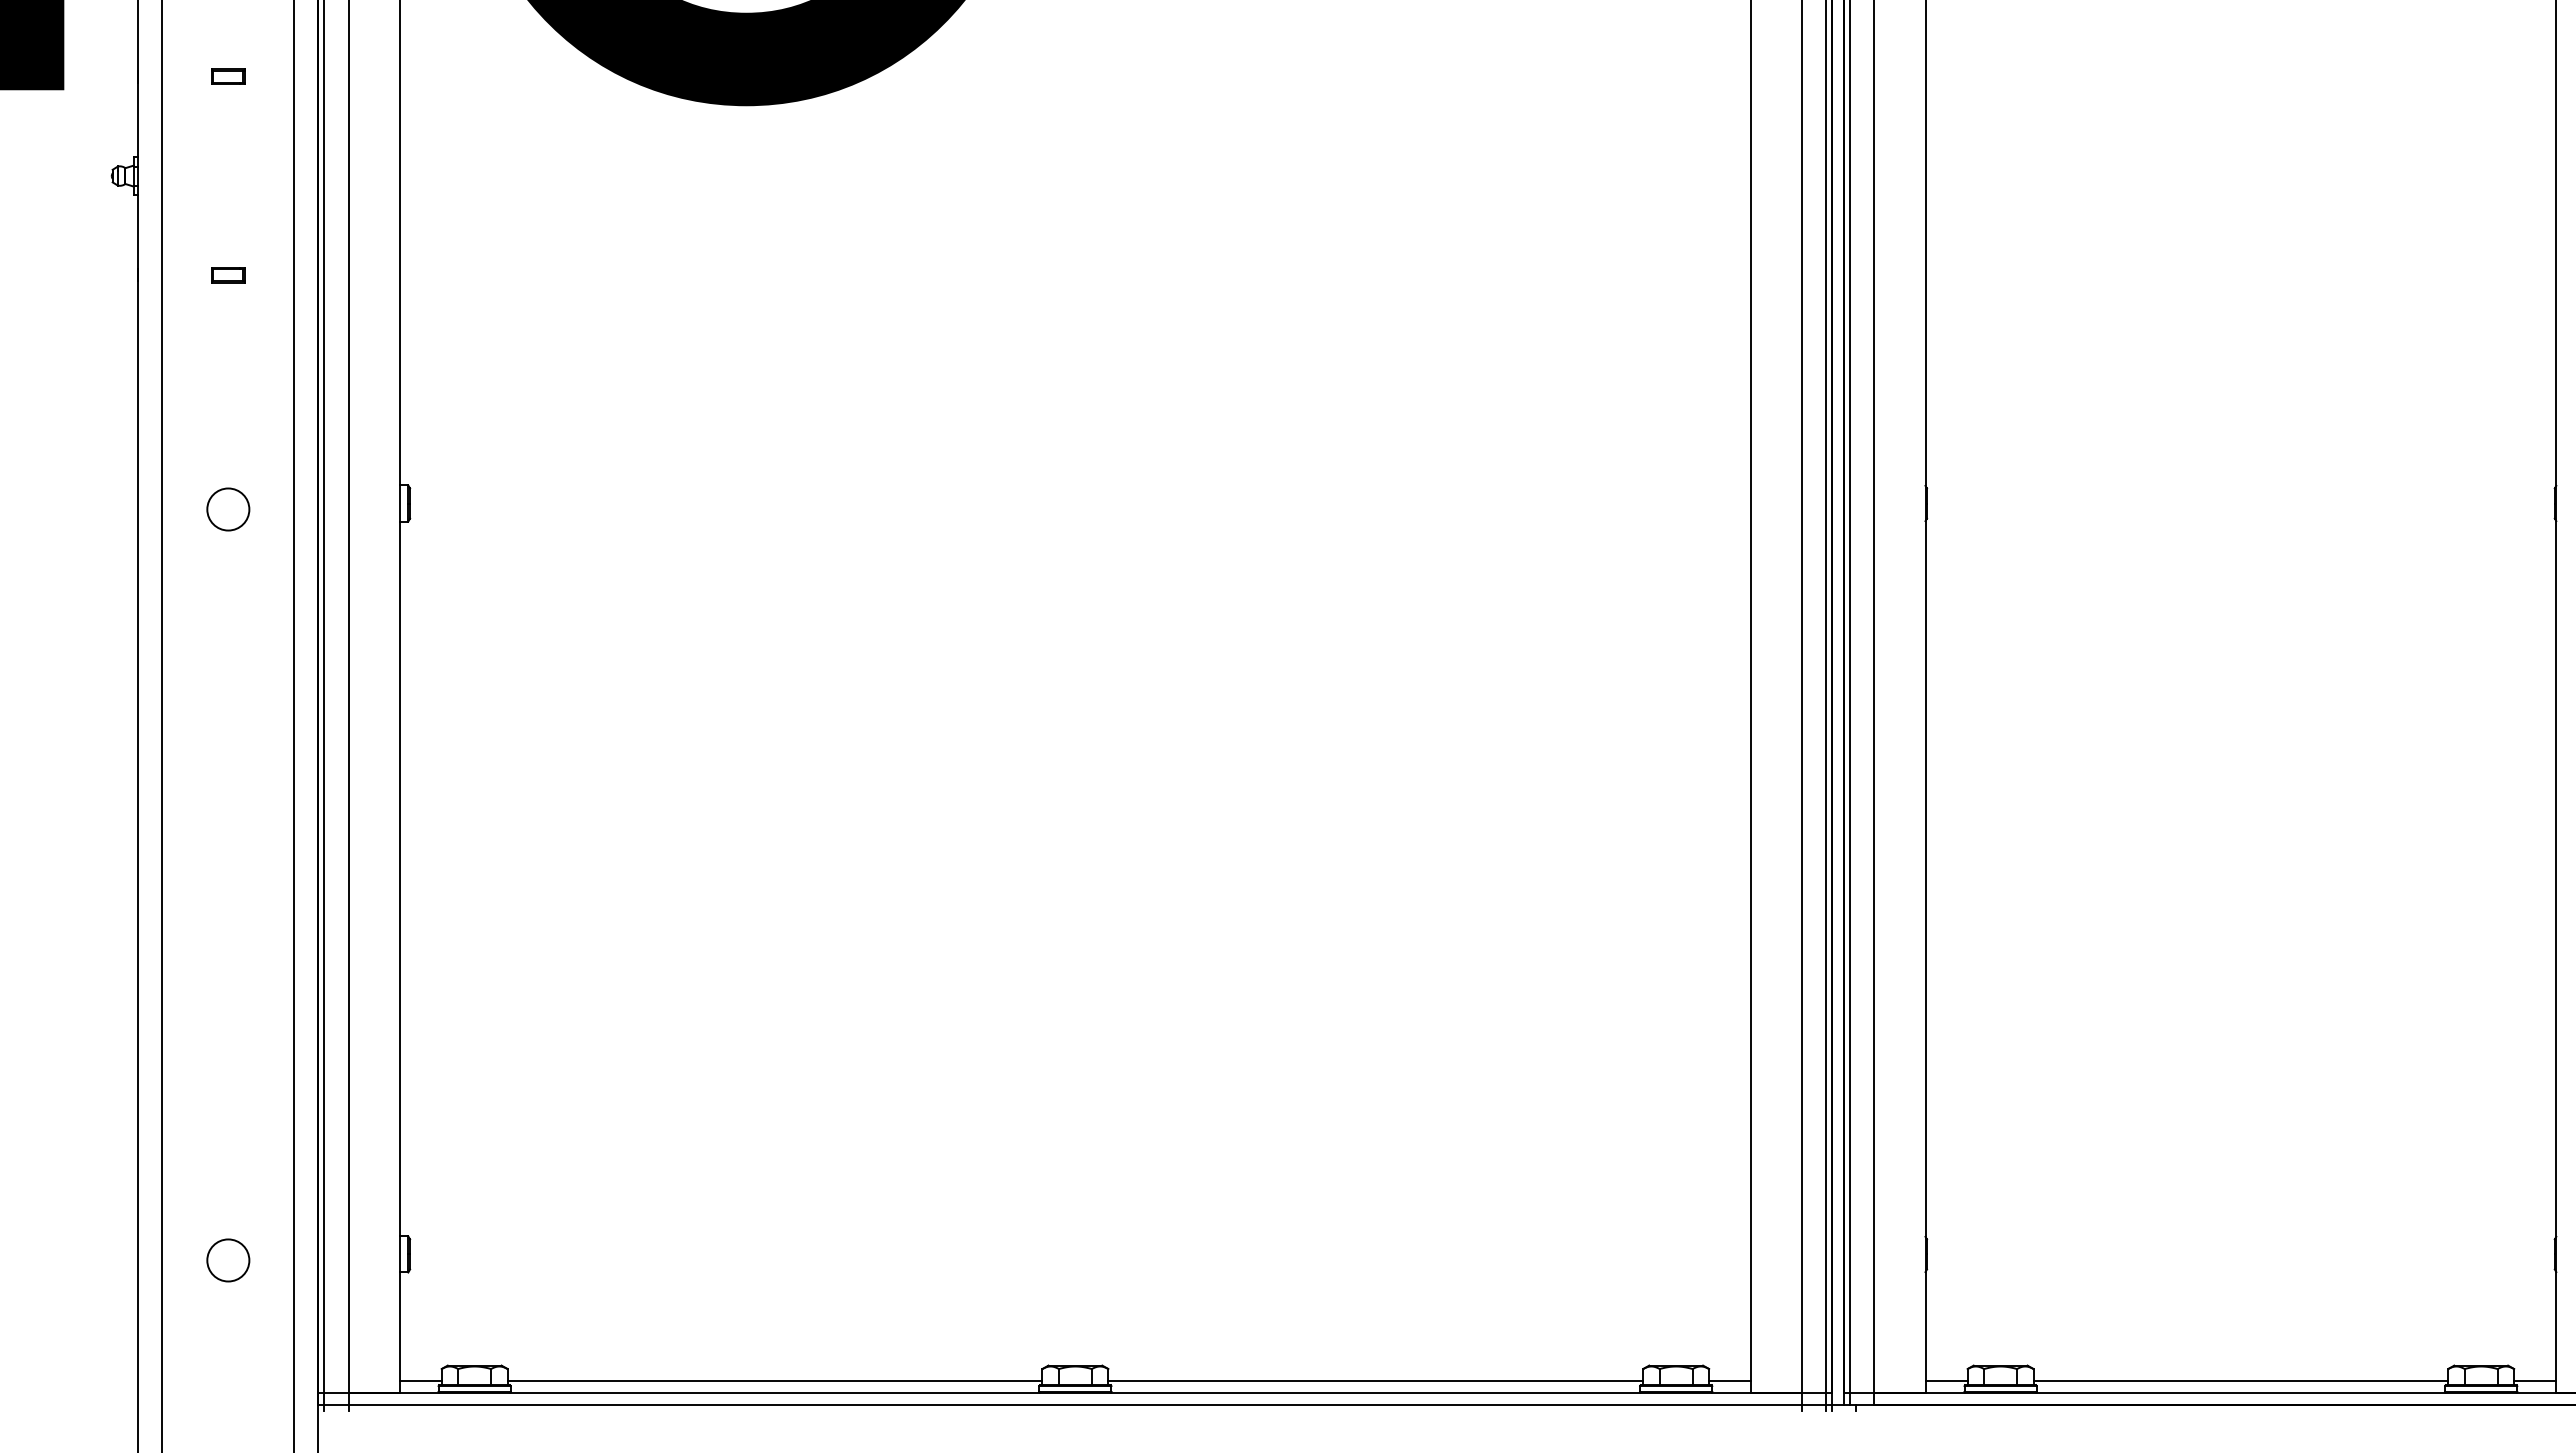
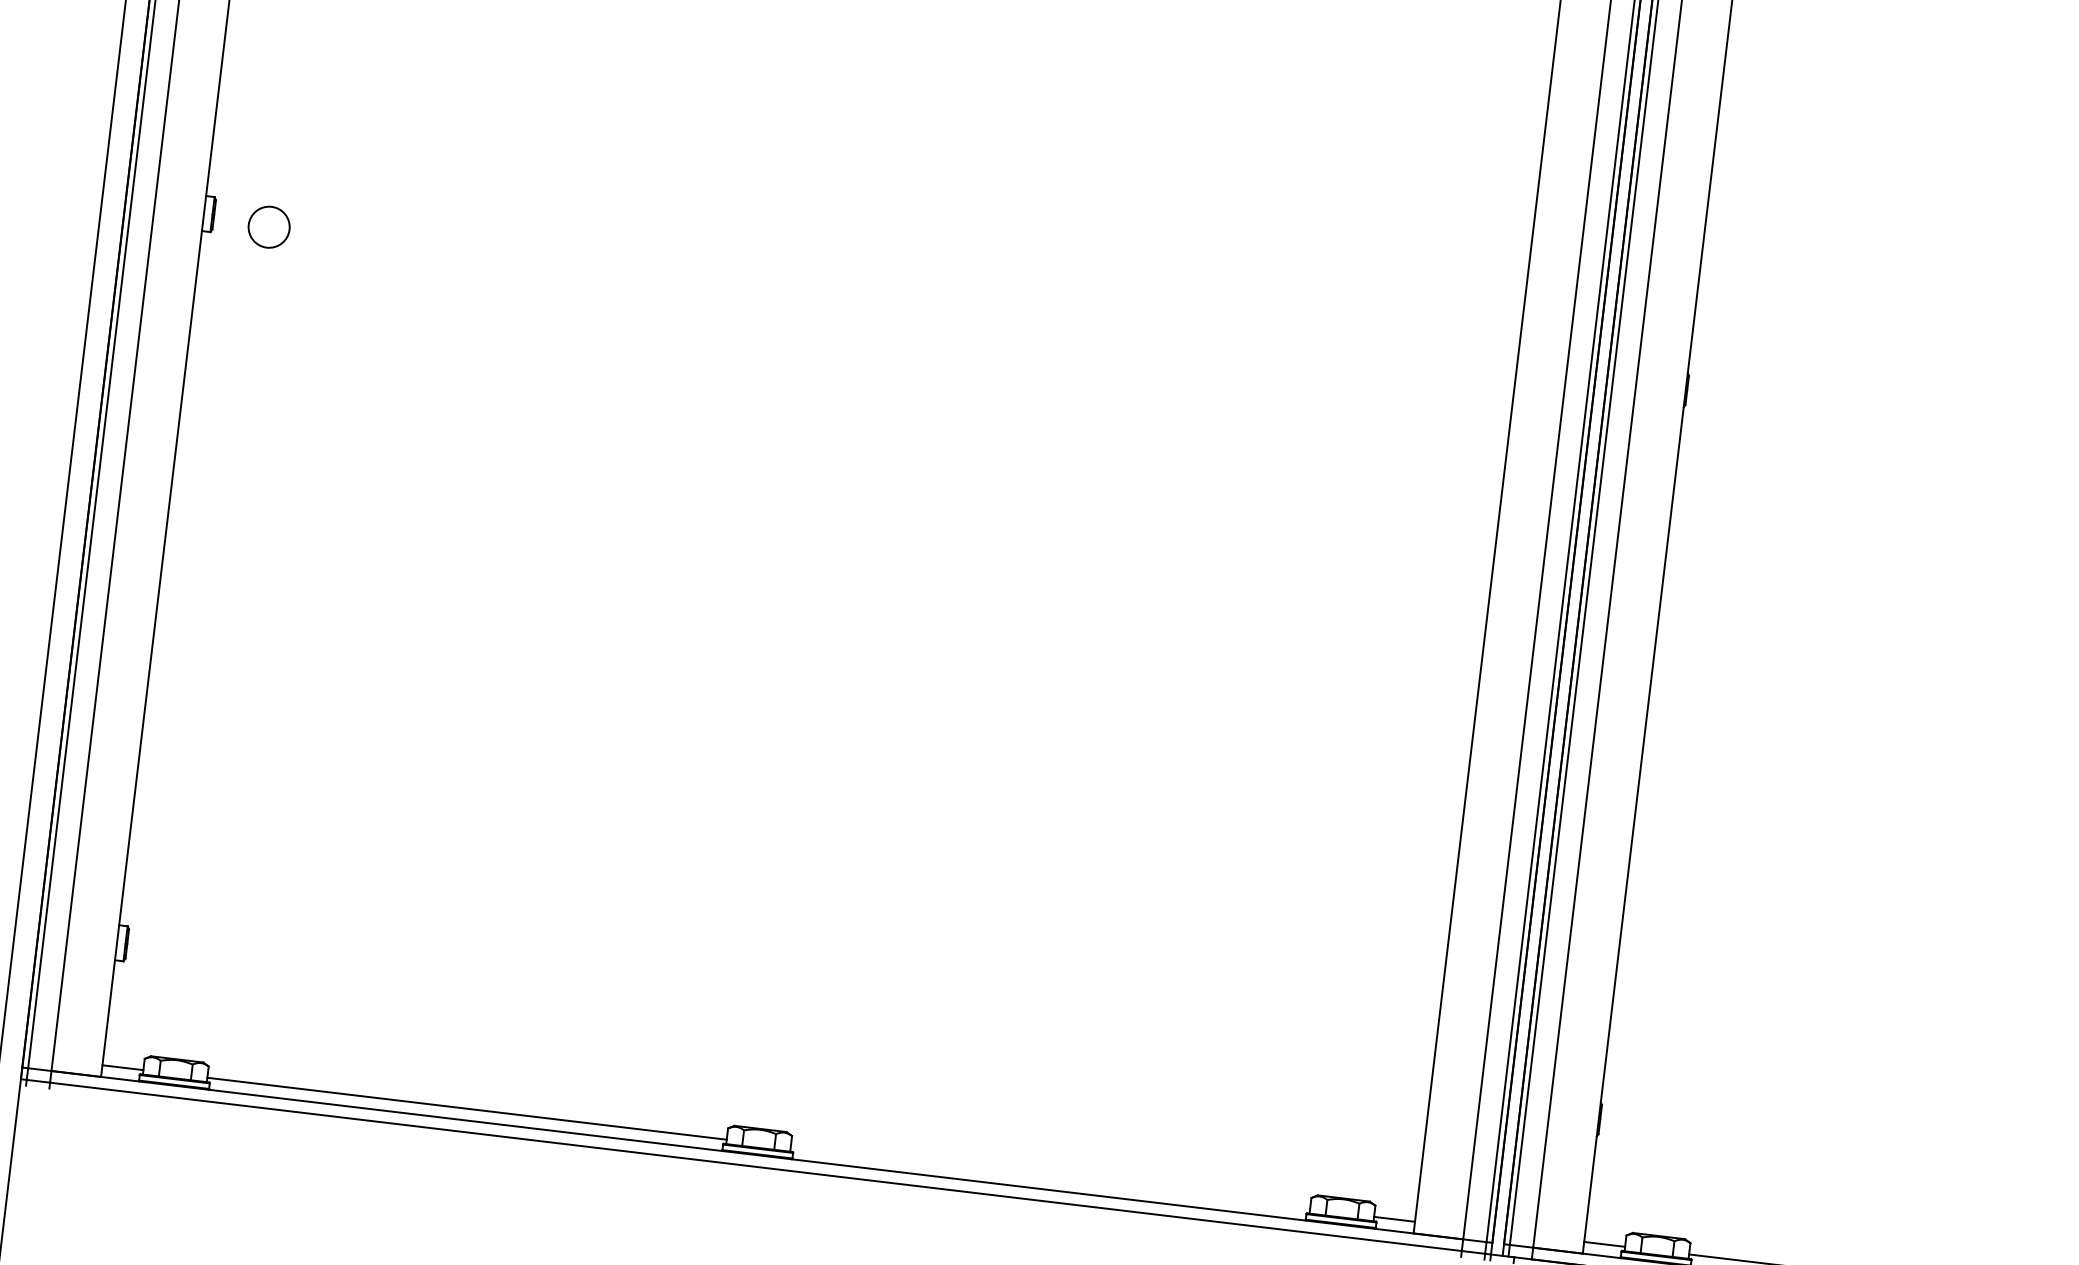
circle: (228, 509) -> (269, 227), moved
line: (1375, 1380) -> (1050, 1178), removed

